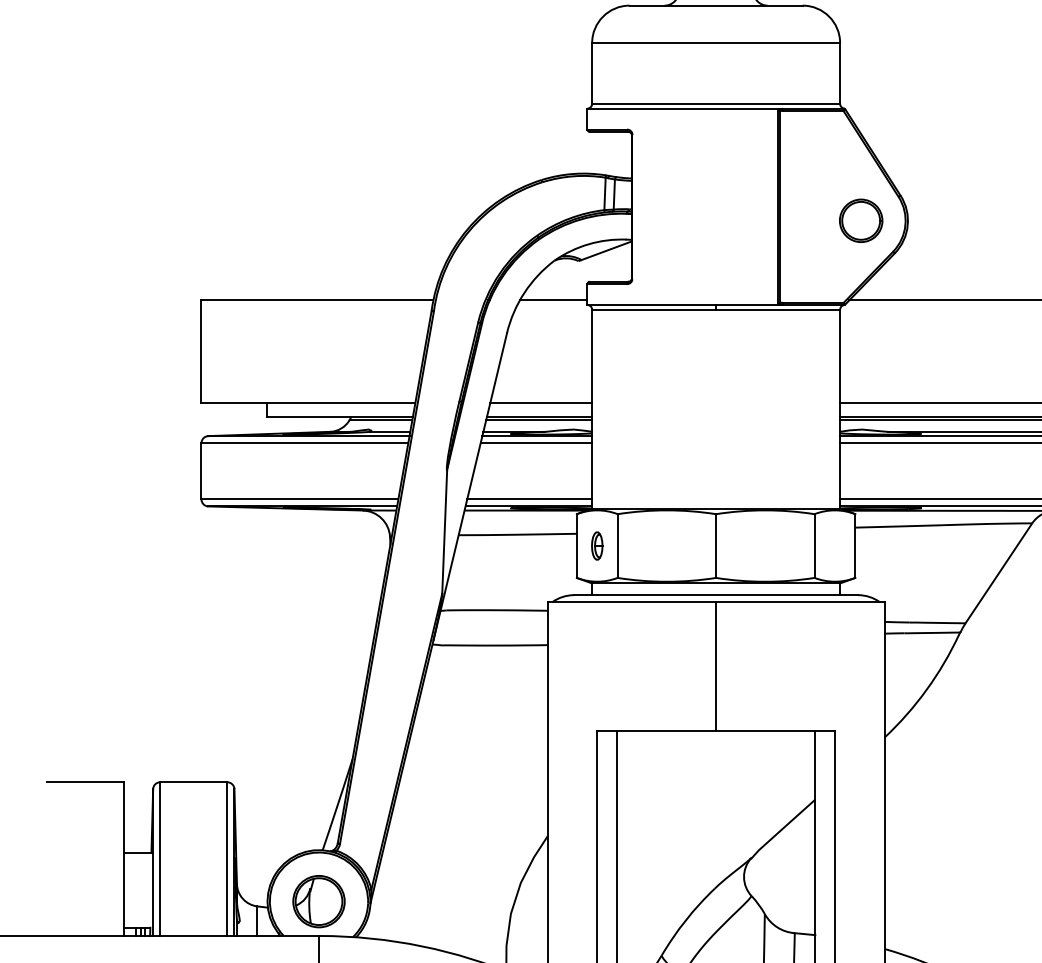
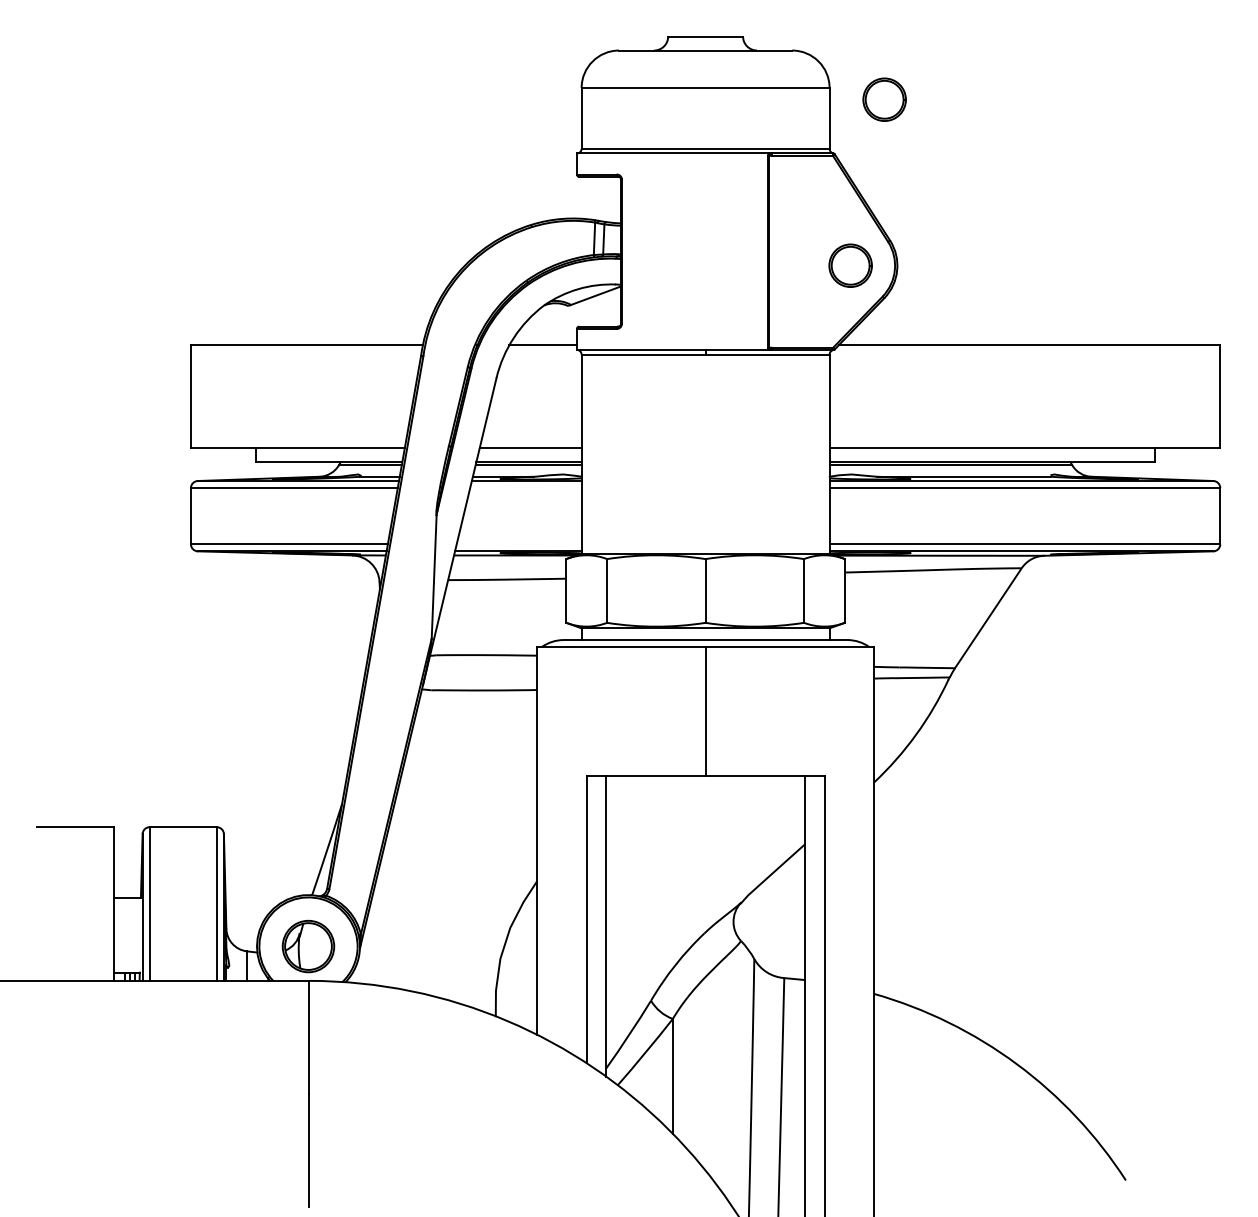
part: (895, 54) -> (884, 99), added
line: (536, 443) -> (525, 488), removed
line: (529, 499) -> (518, 544), removed
part: (597, 545) -> (586, 590), removed

